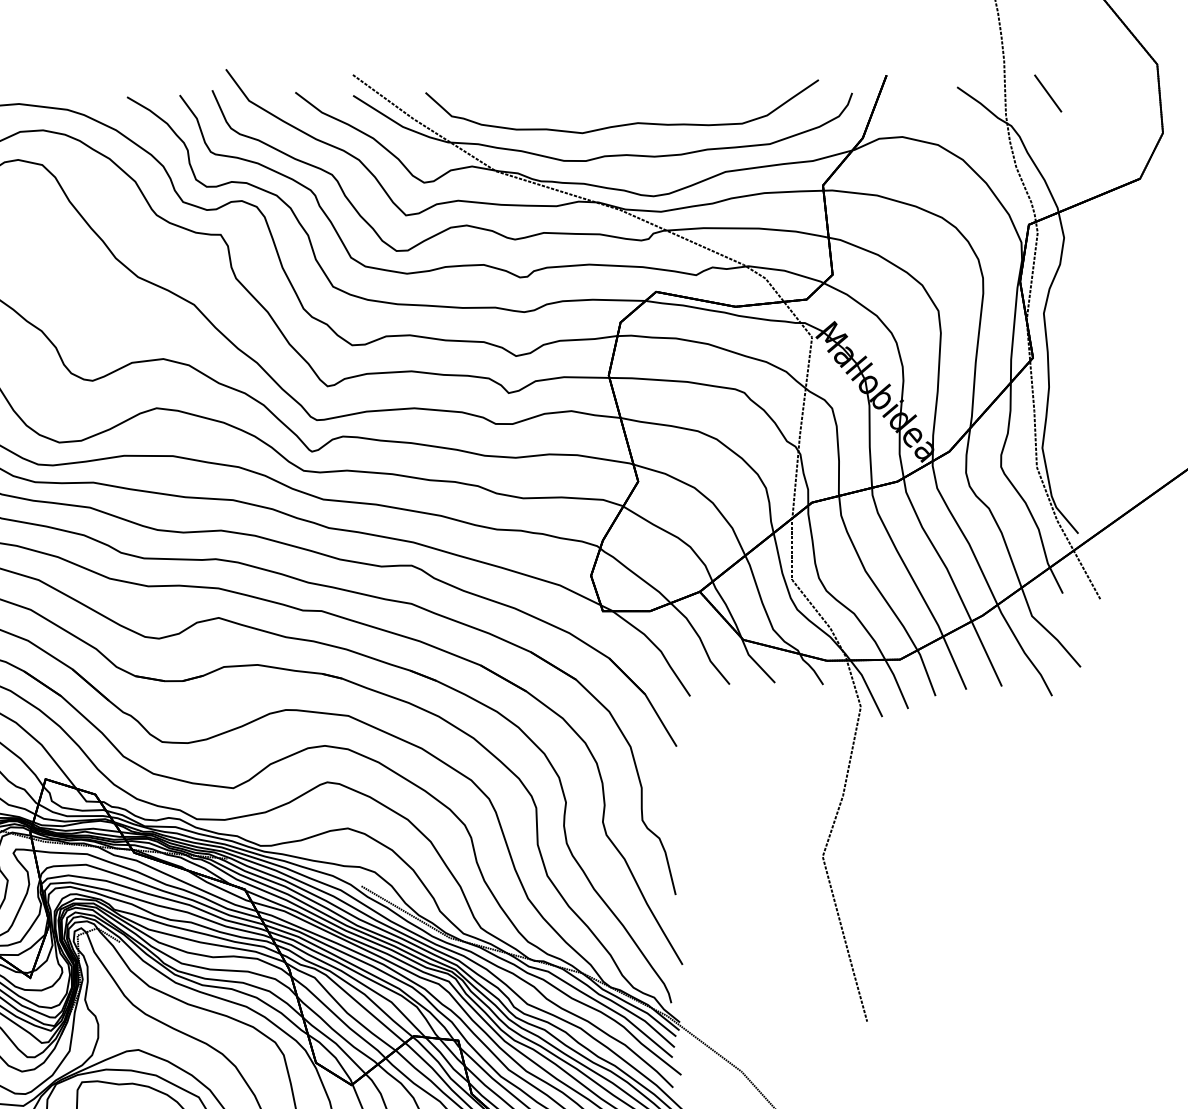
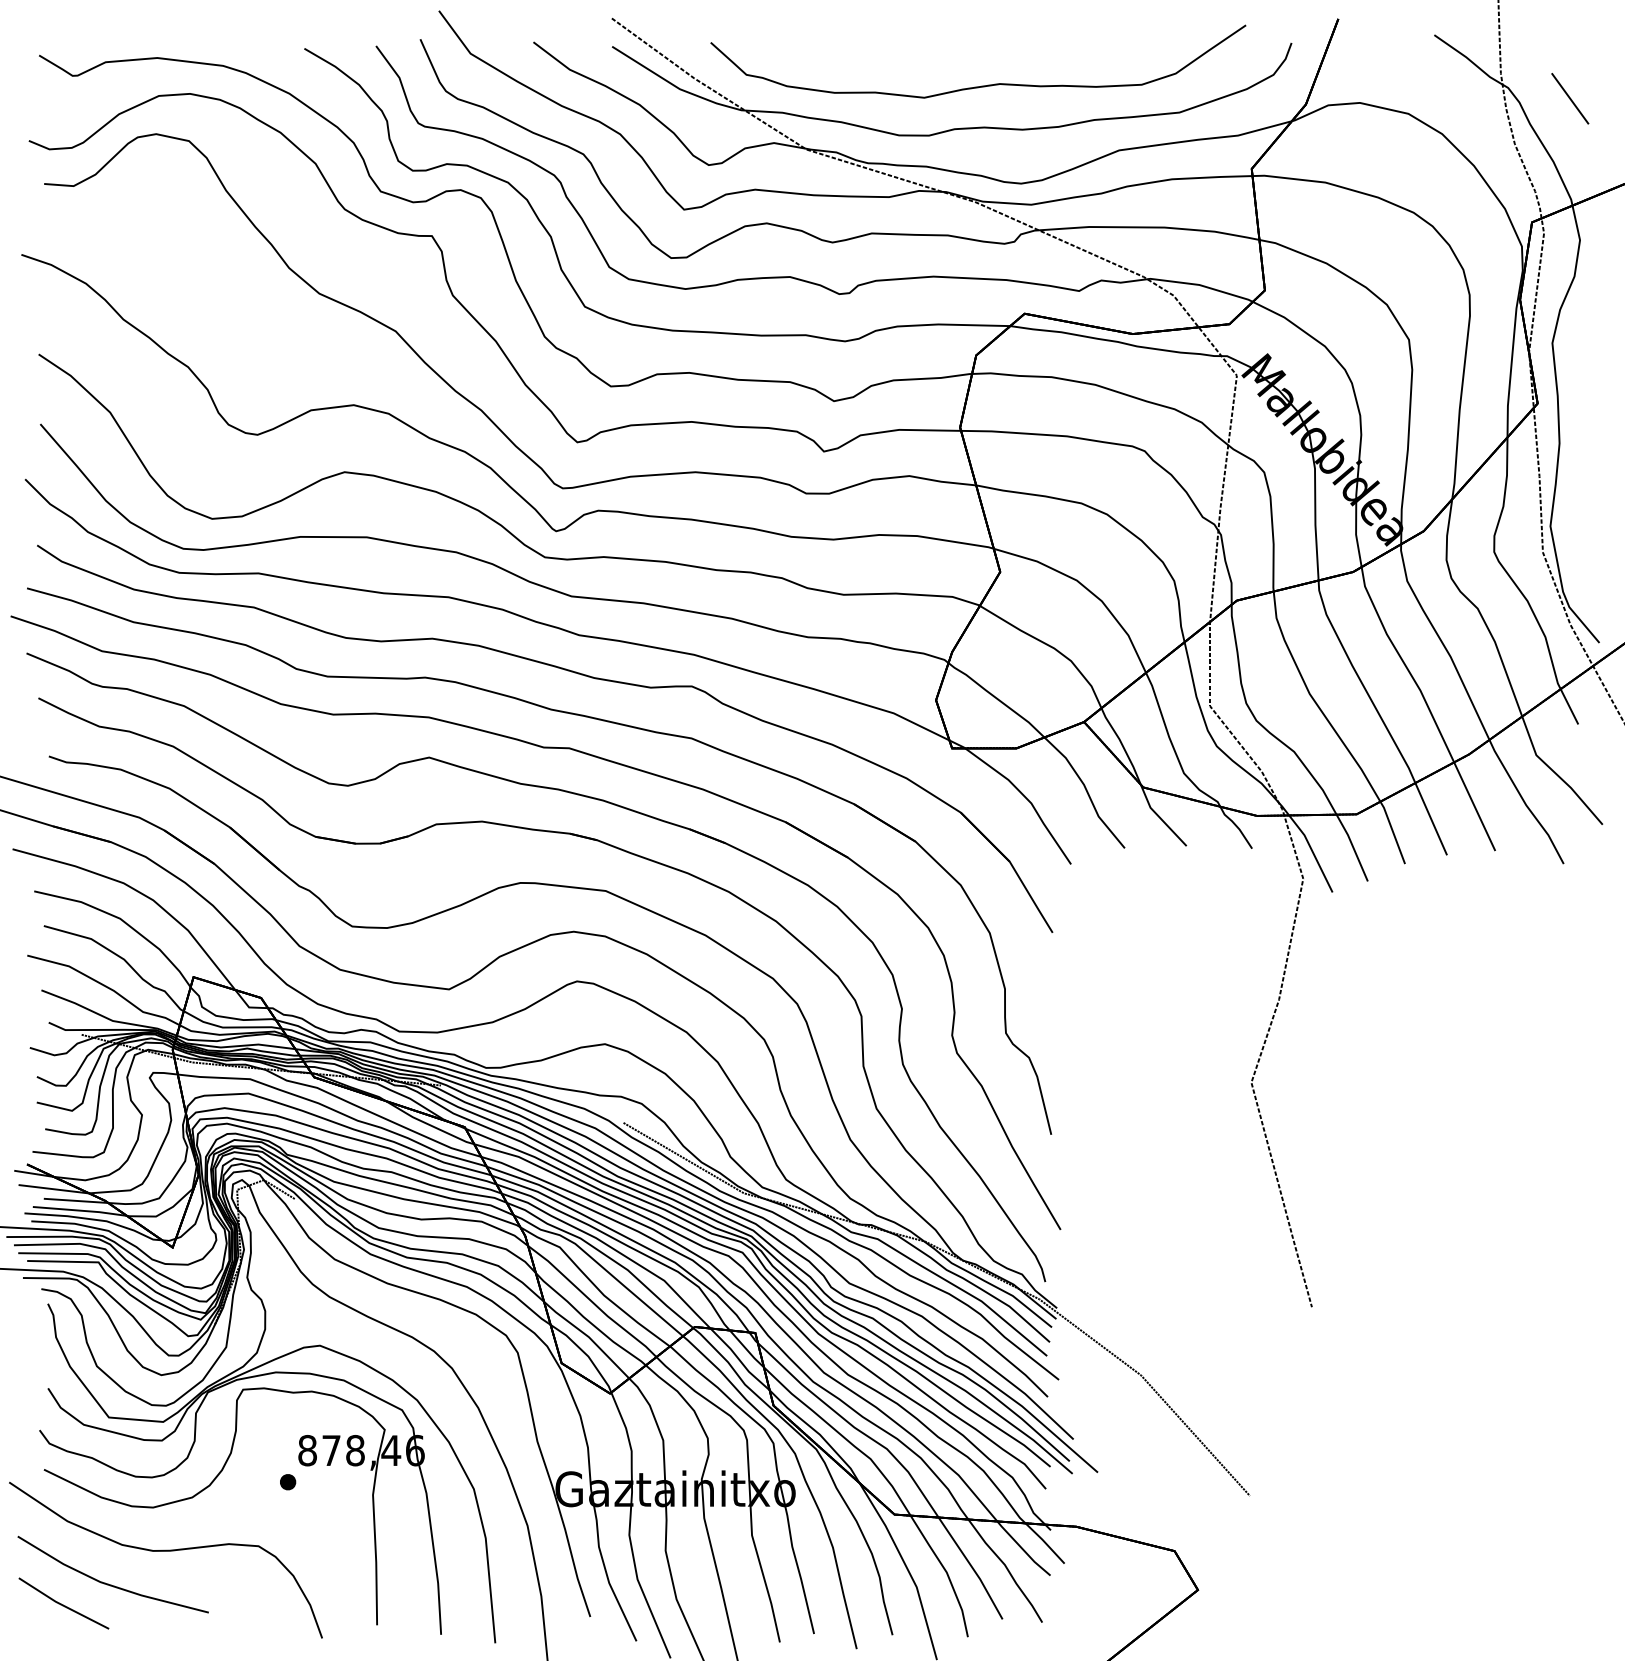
line: (1048, 93) -> (1570, 98), moved

